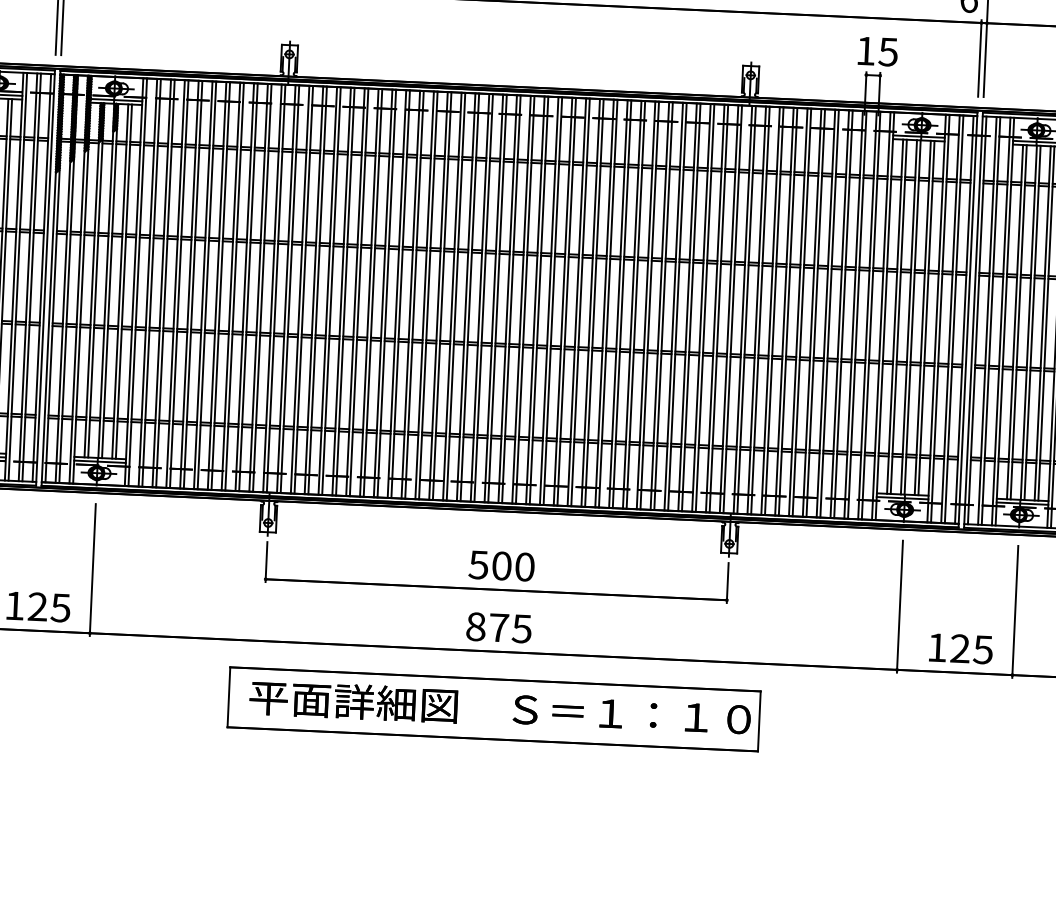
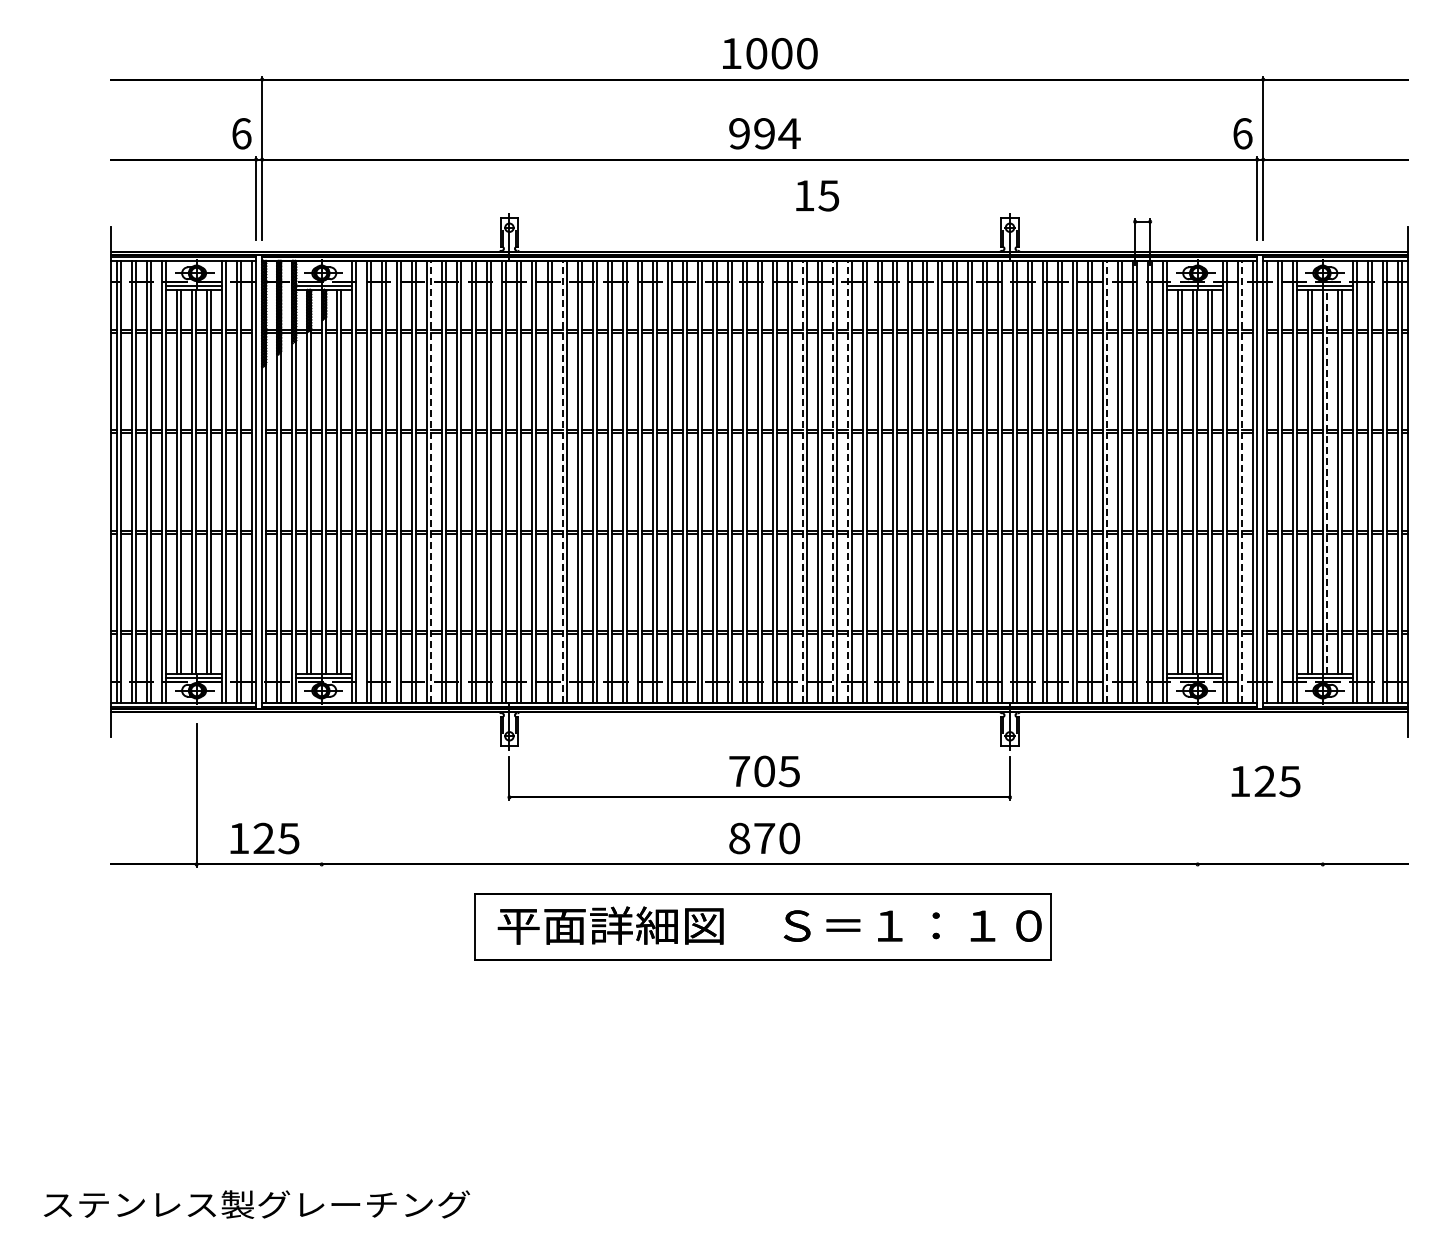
text: (877, 51) -> (817, 195), moved
line: (207, 284) -> (431, 481), solid -> dashed
line: (327, 290) -> (562, 481), solid -> dashed
line: (548, 300) -> (802, 481), solid -> dashed
line: (576, 301) -> (832, 481), solid -> dashed
line: (590, 302) -> (847, 481), solid -> dashed
line: (829, 313) -> (1107, 481), solid -> dashed
line: (954, 318) -> (1242, 481), solid -> dashed
line: (1032, 322) -> (1327, 481), solid -> dashed
text: (500, 566) -> (763, 771), 500 -> 705
line: (92, 569) -> (321, 795), removed
line: (899, 606) -> (1197, 795), removed
line: (1014, 611) -> (1322, 795), removed
text: (521, 628) -> (788, 838), 875 -> 870
text: (960, 648) -> (1265, 781), moved

